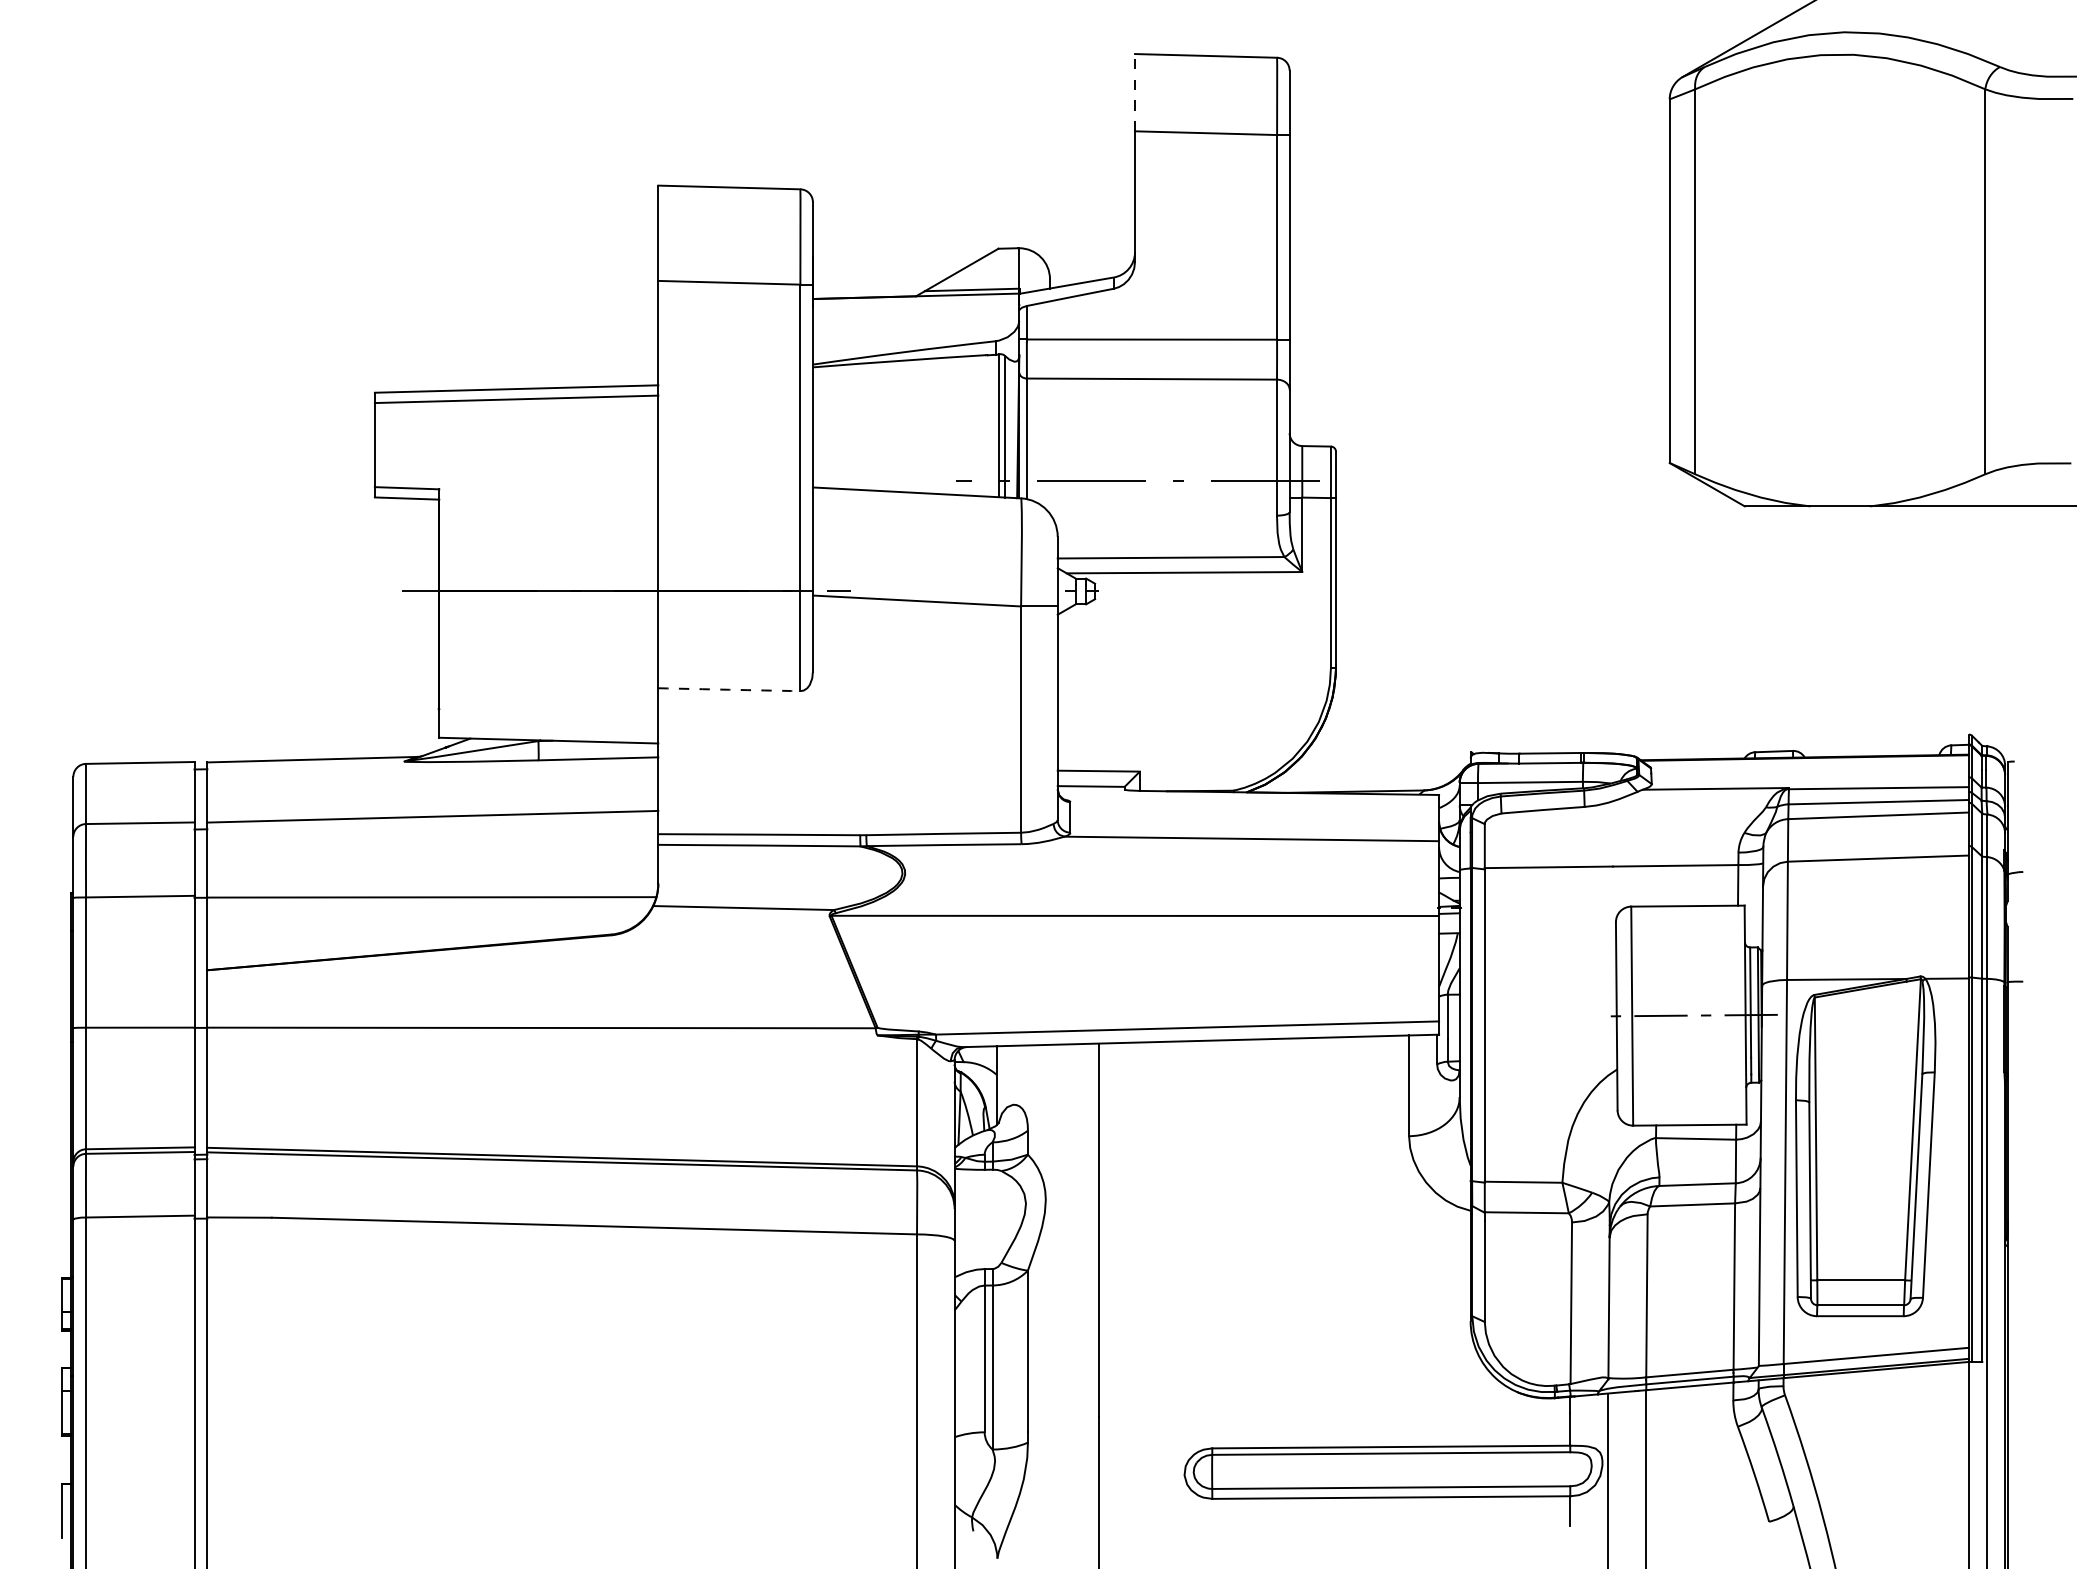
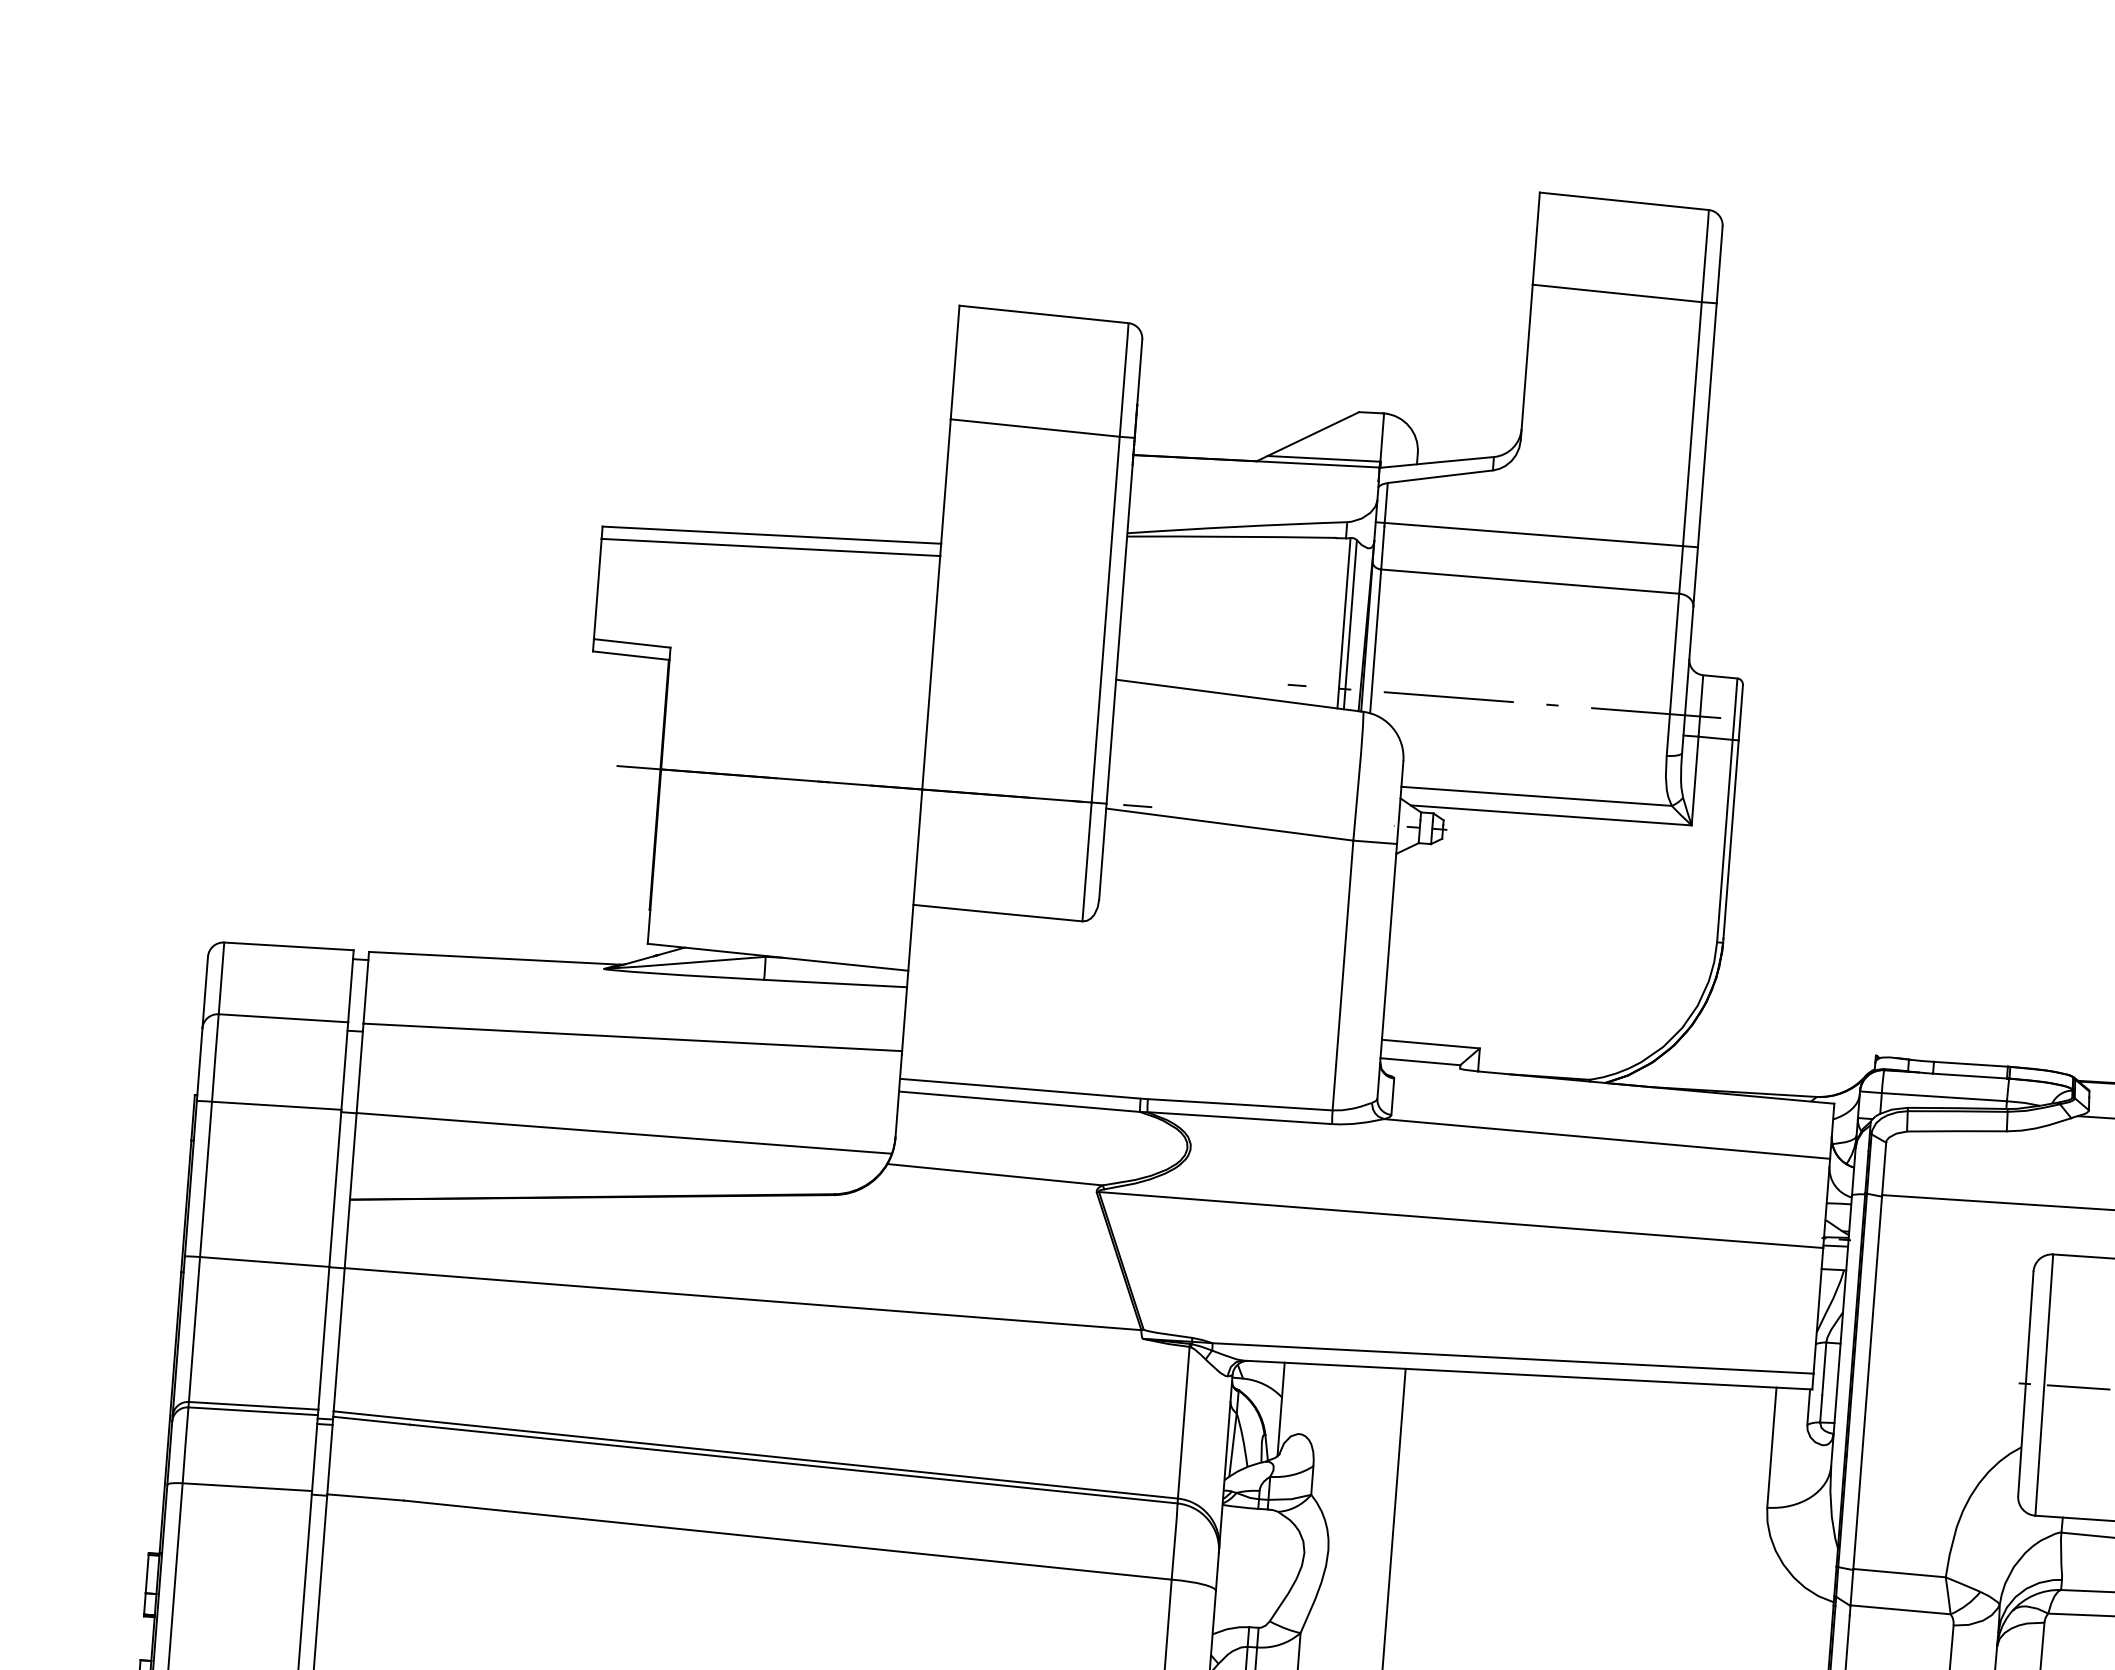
line: (1135, 92) -> (1536, 238), dashed -> solid
arc: (729, 689) -> (998, 912), dashed -> solid

